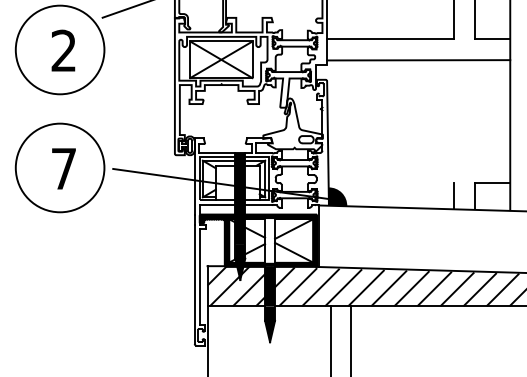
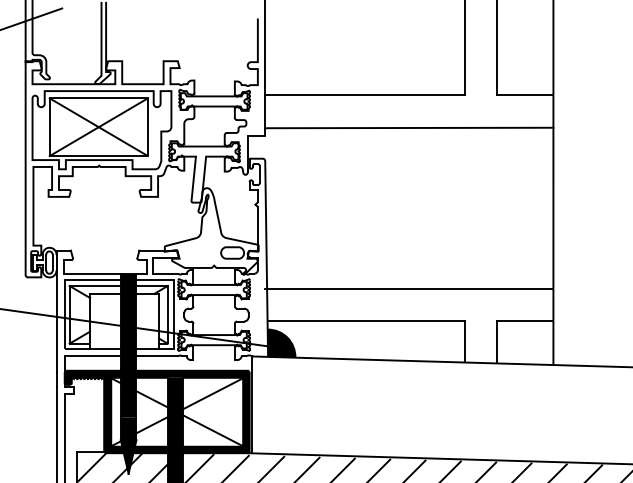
line: (418, 162) -> (409, 288), added
line: (391, 183) -> (366, 321), added
fill: (270, 240) -> (176, 411), added

